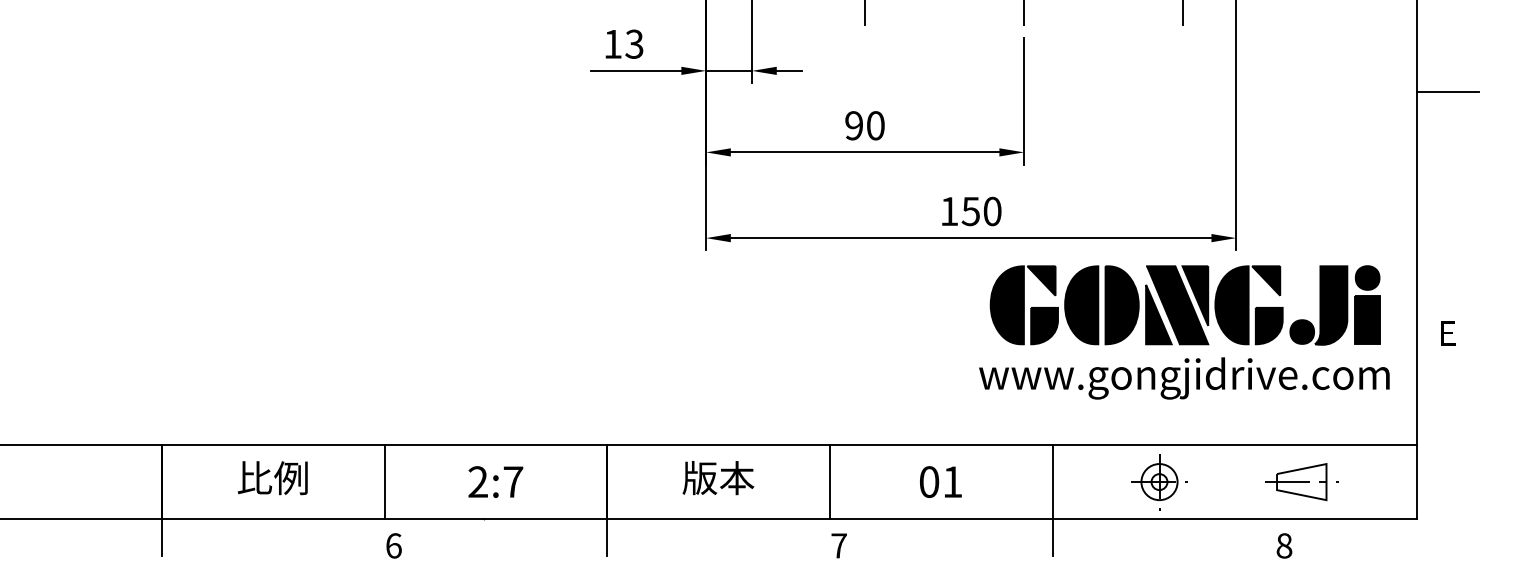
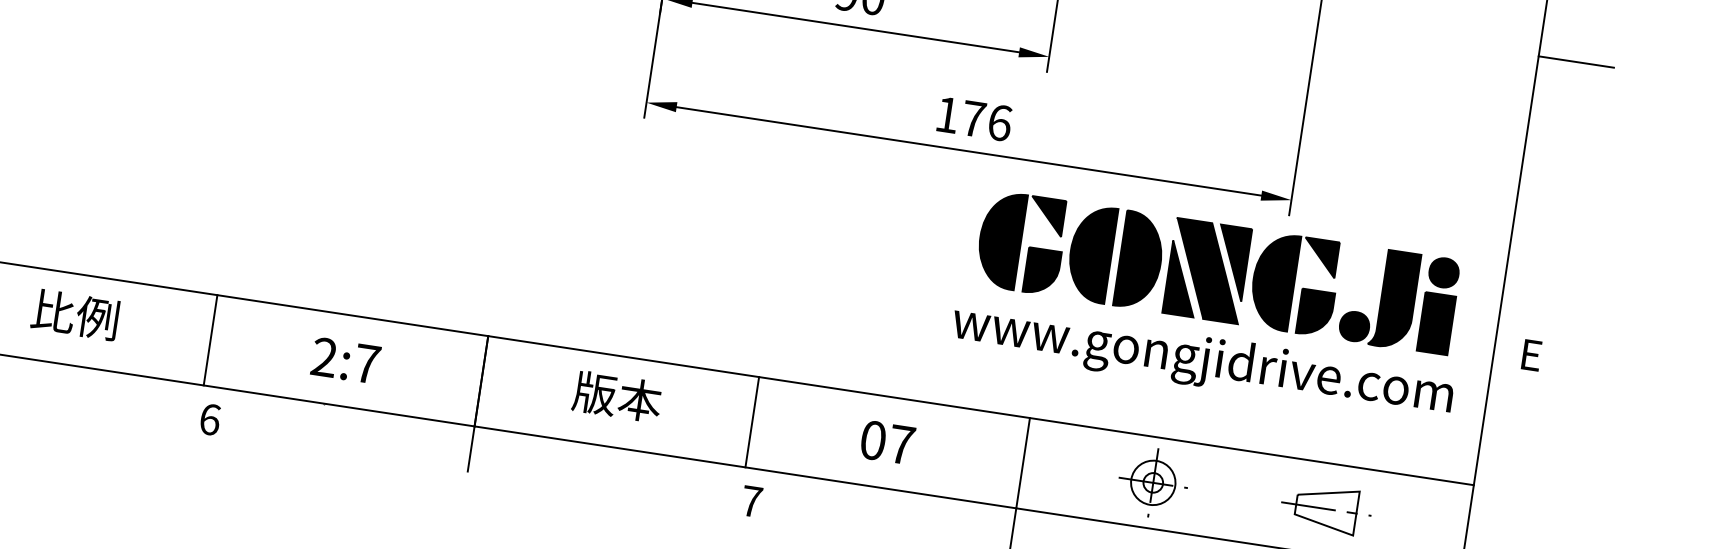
text: (981, 211) -> (986, 120), 150 -> 176
text: (952, 481) -> (901, 444), 01 -> 07

